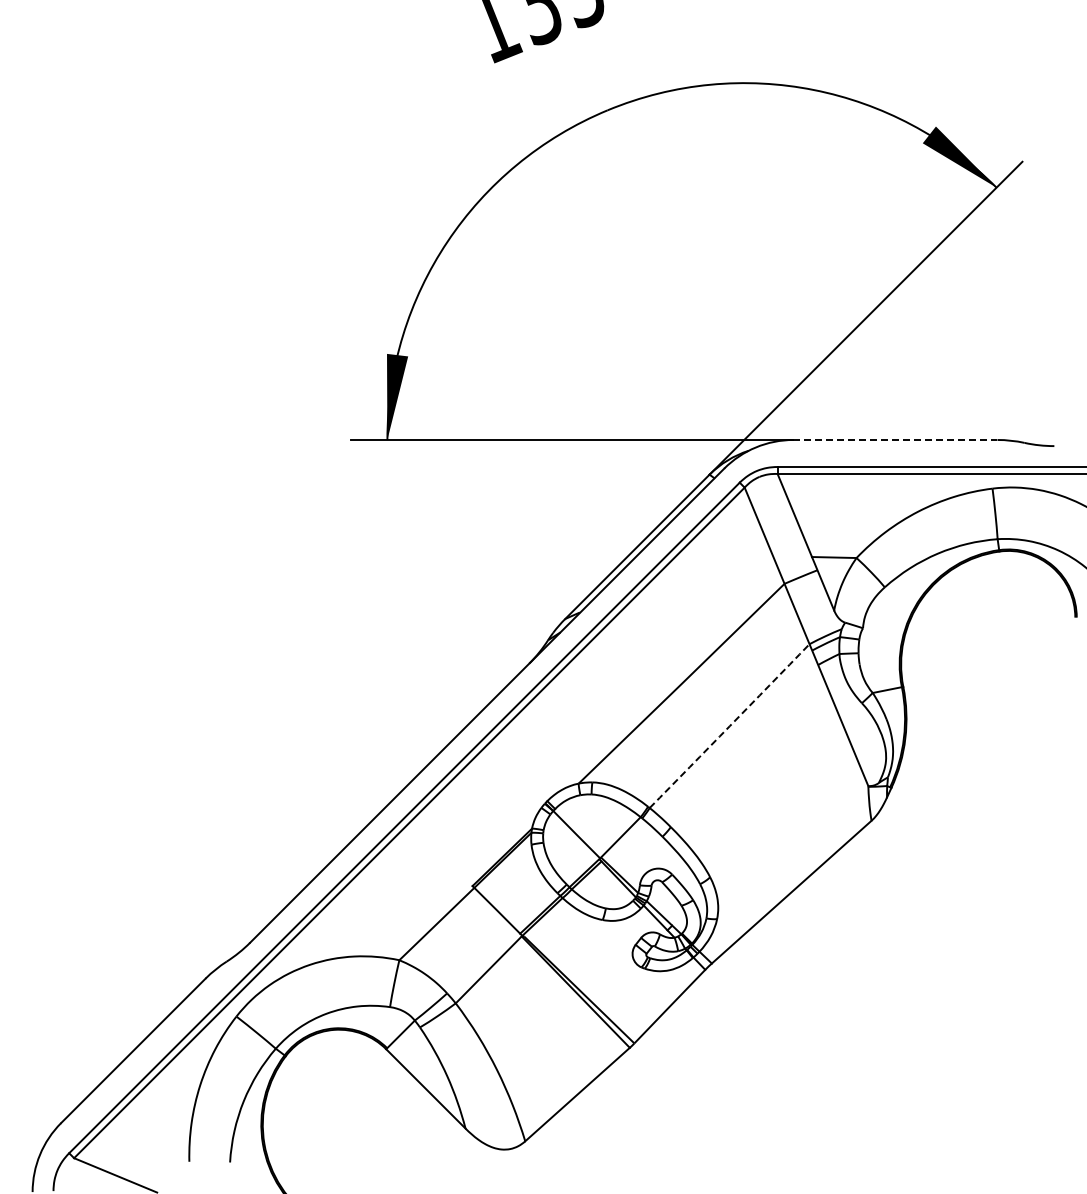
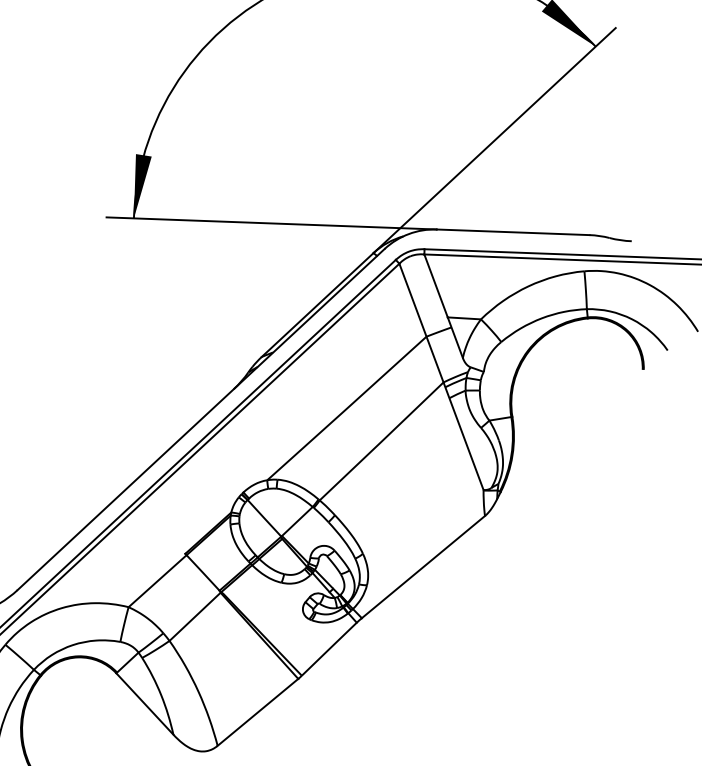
line: (895, 440) -> (513, 232), dashed -> solid
arc: (729, 726) -> (381, 441), dashed -> solid

